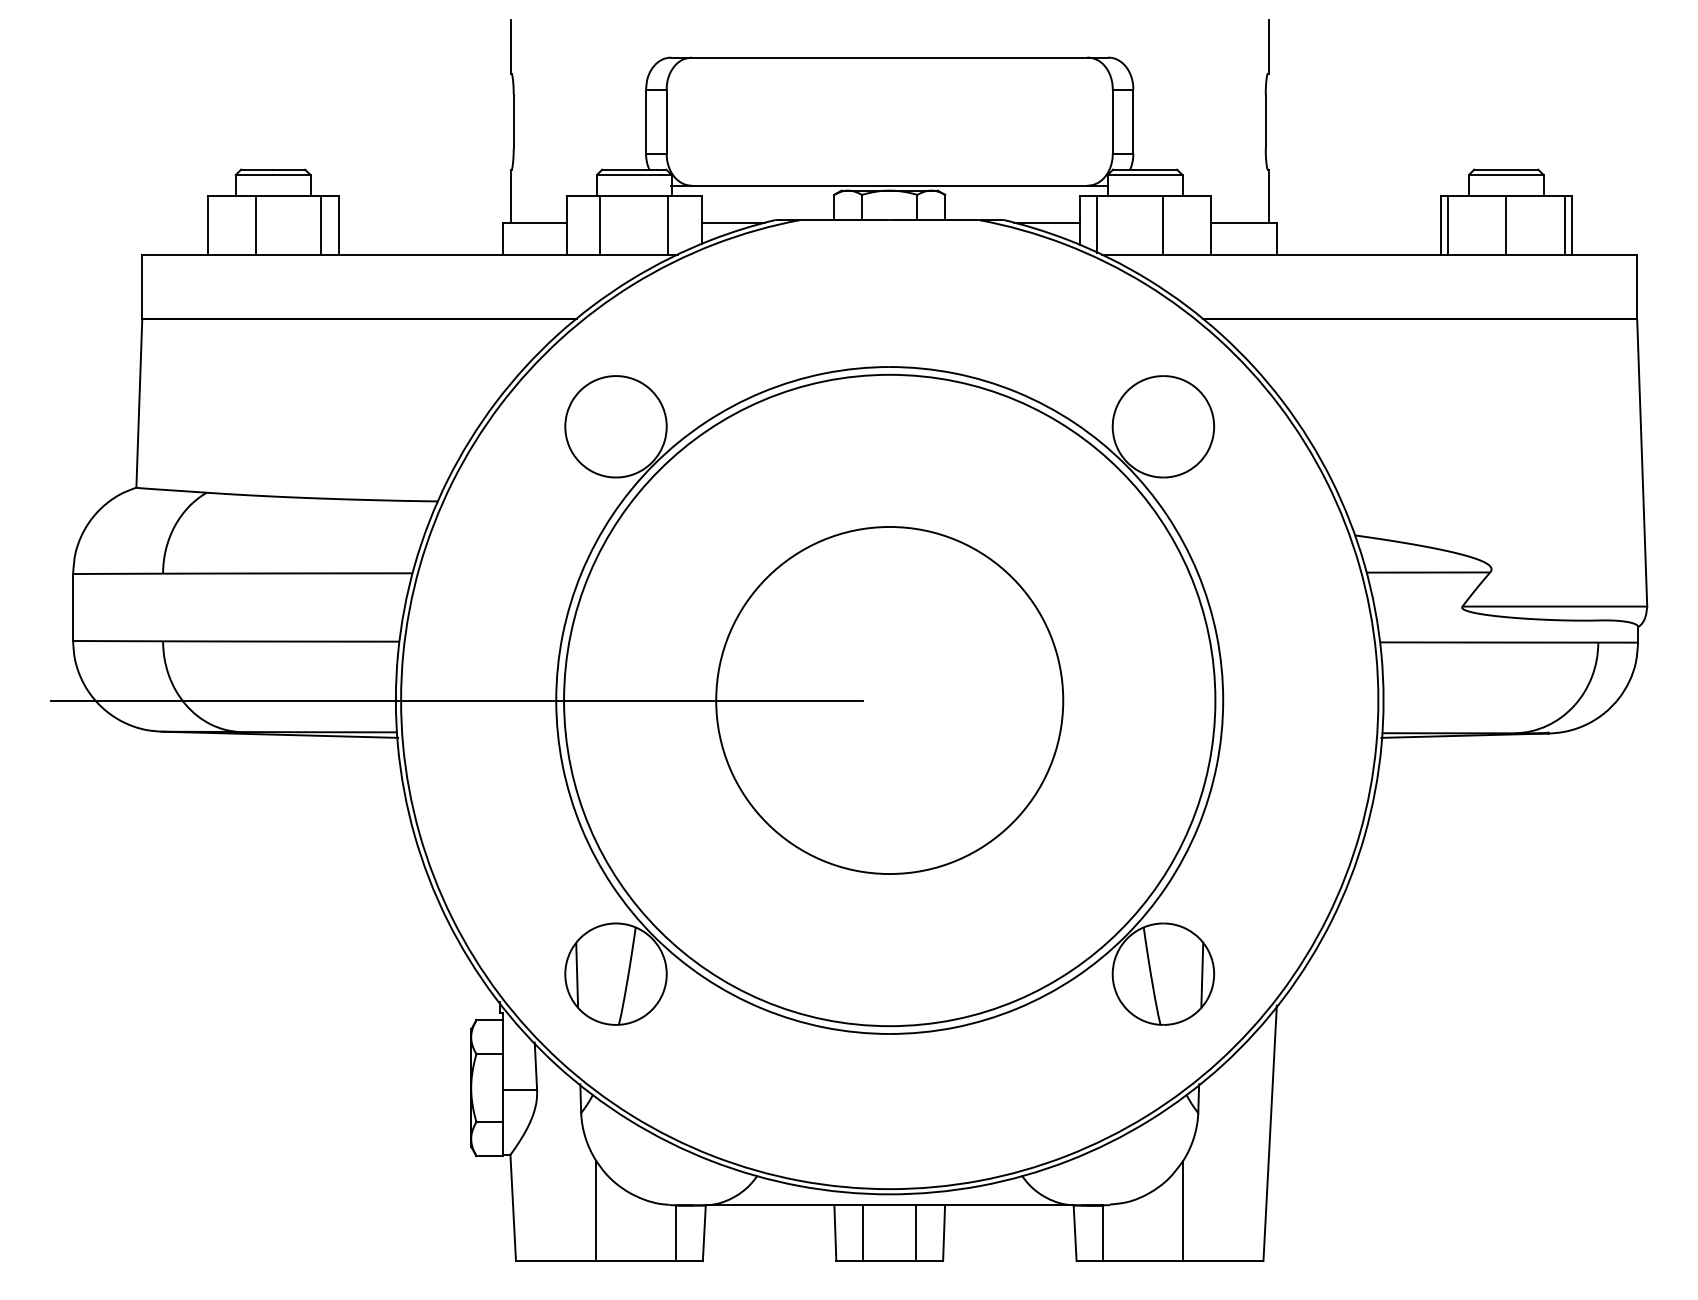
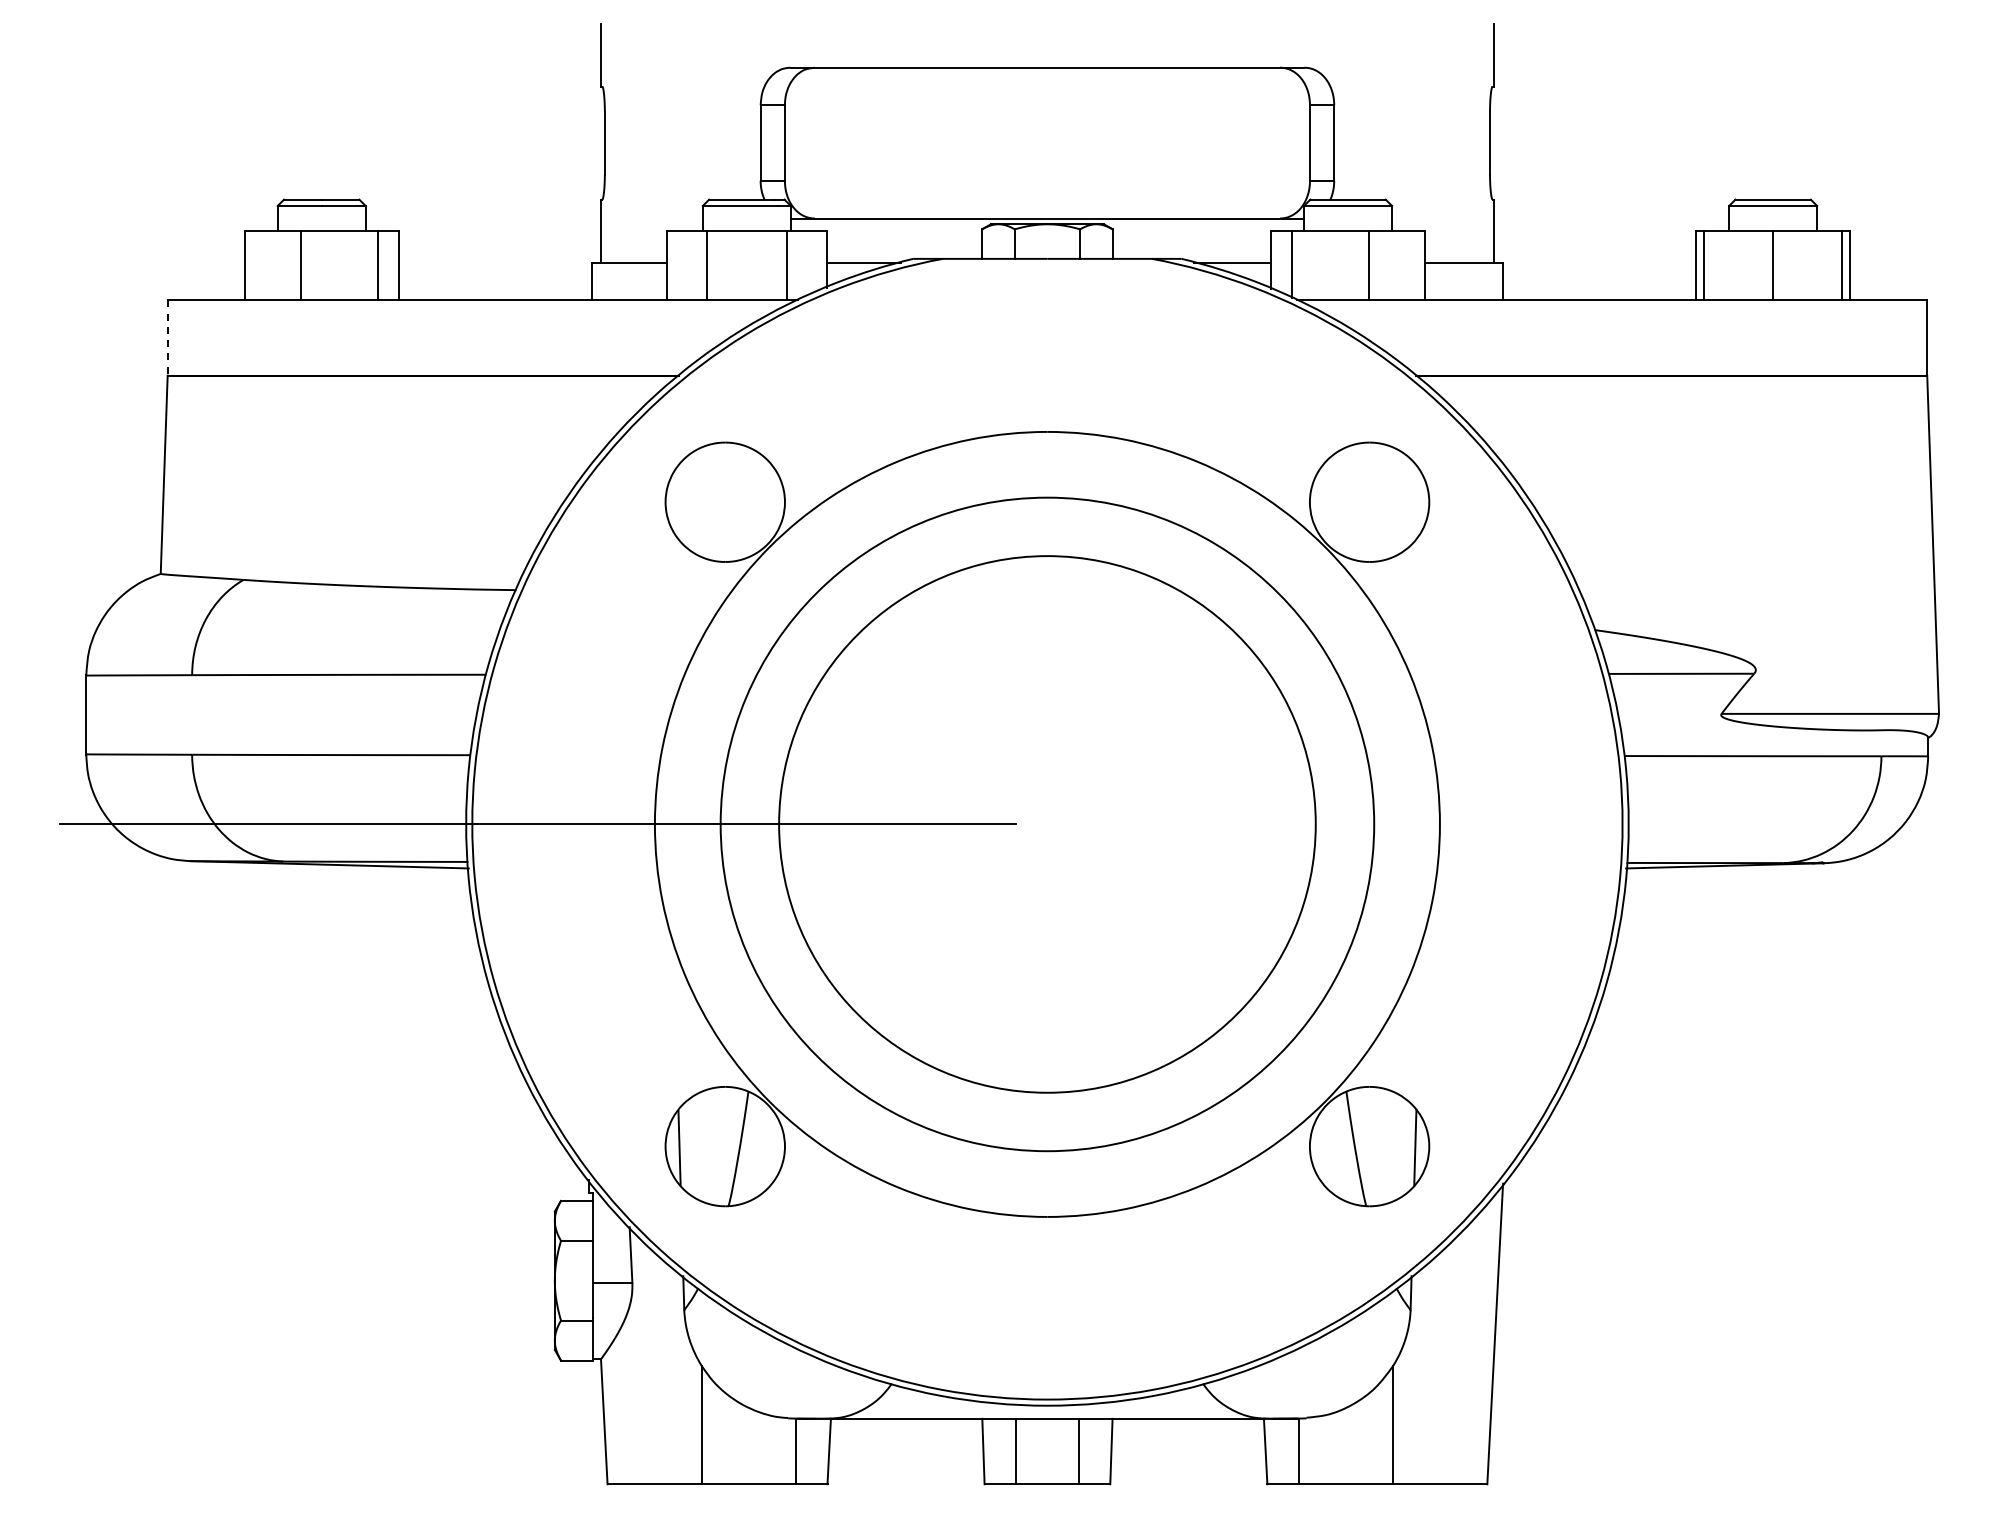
line: (142, 286) -> (167, 337), solid -> dashed
circle: (889, 700) -> (1047, 824), size x0.7
circle: (889, 700) -> (1047, 824), size x1.6

